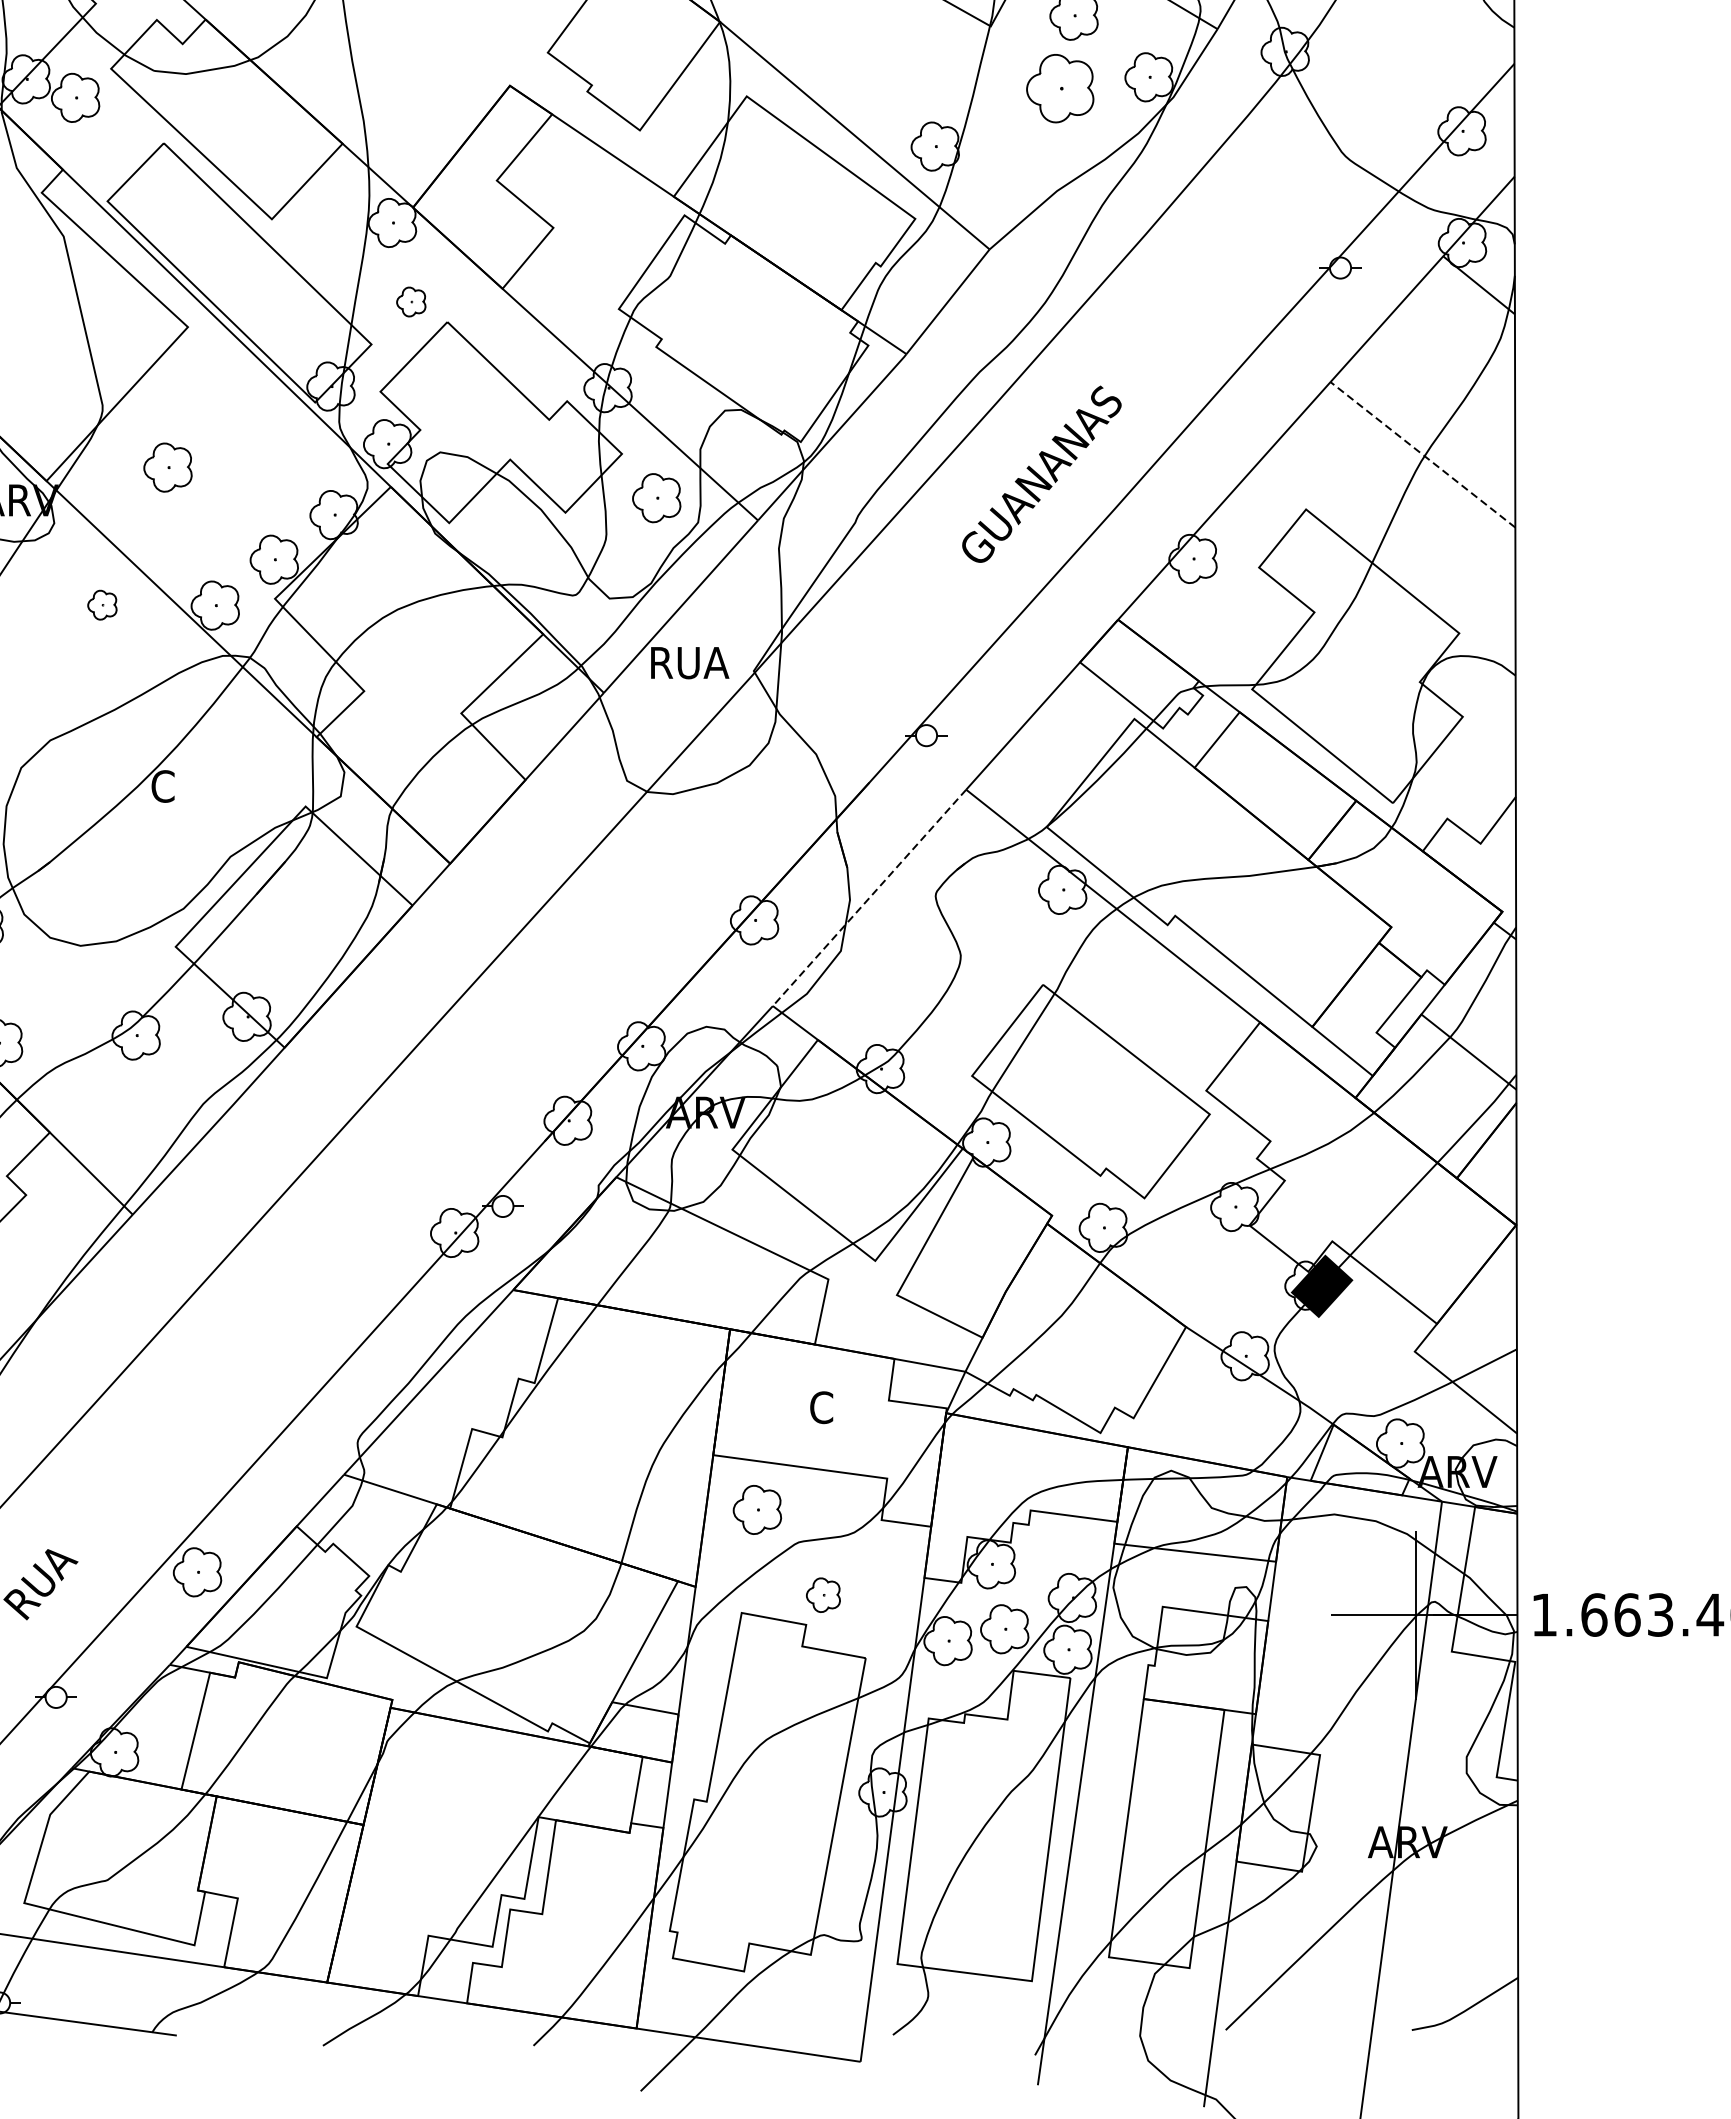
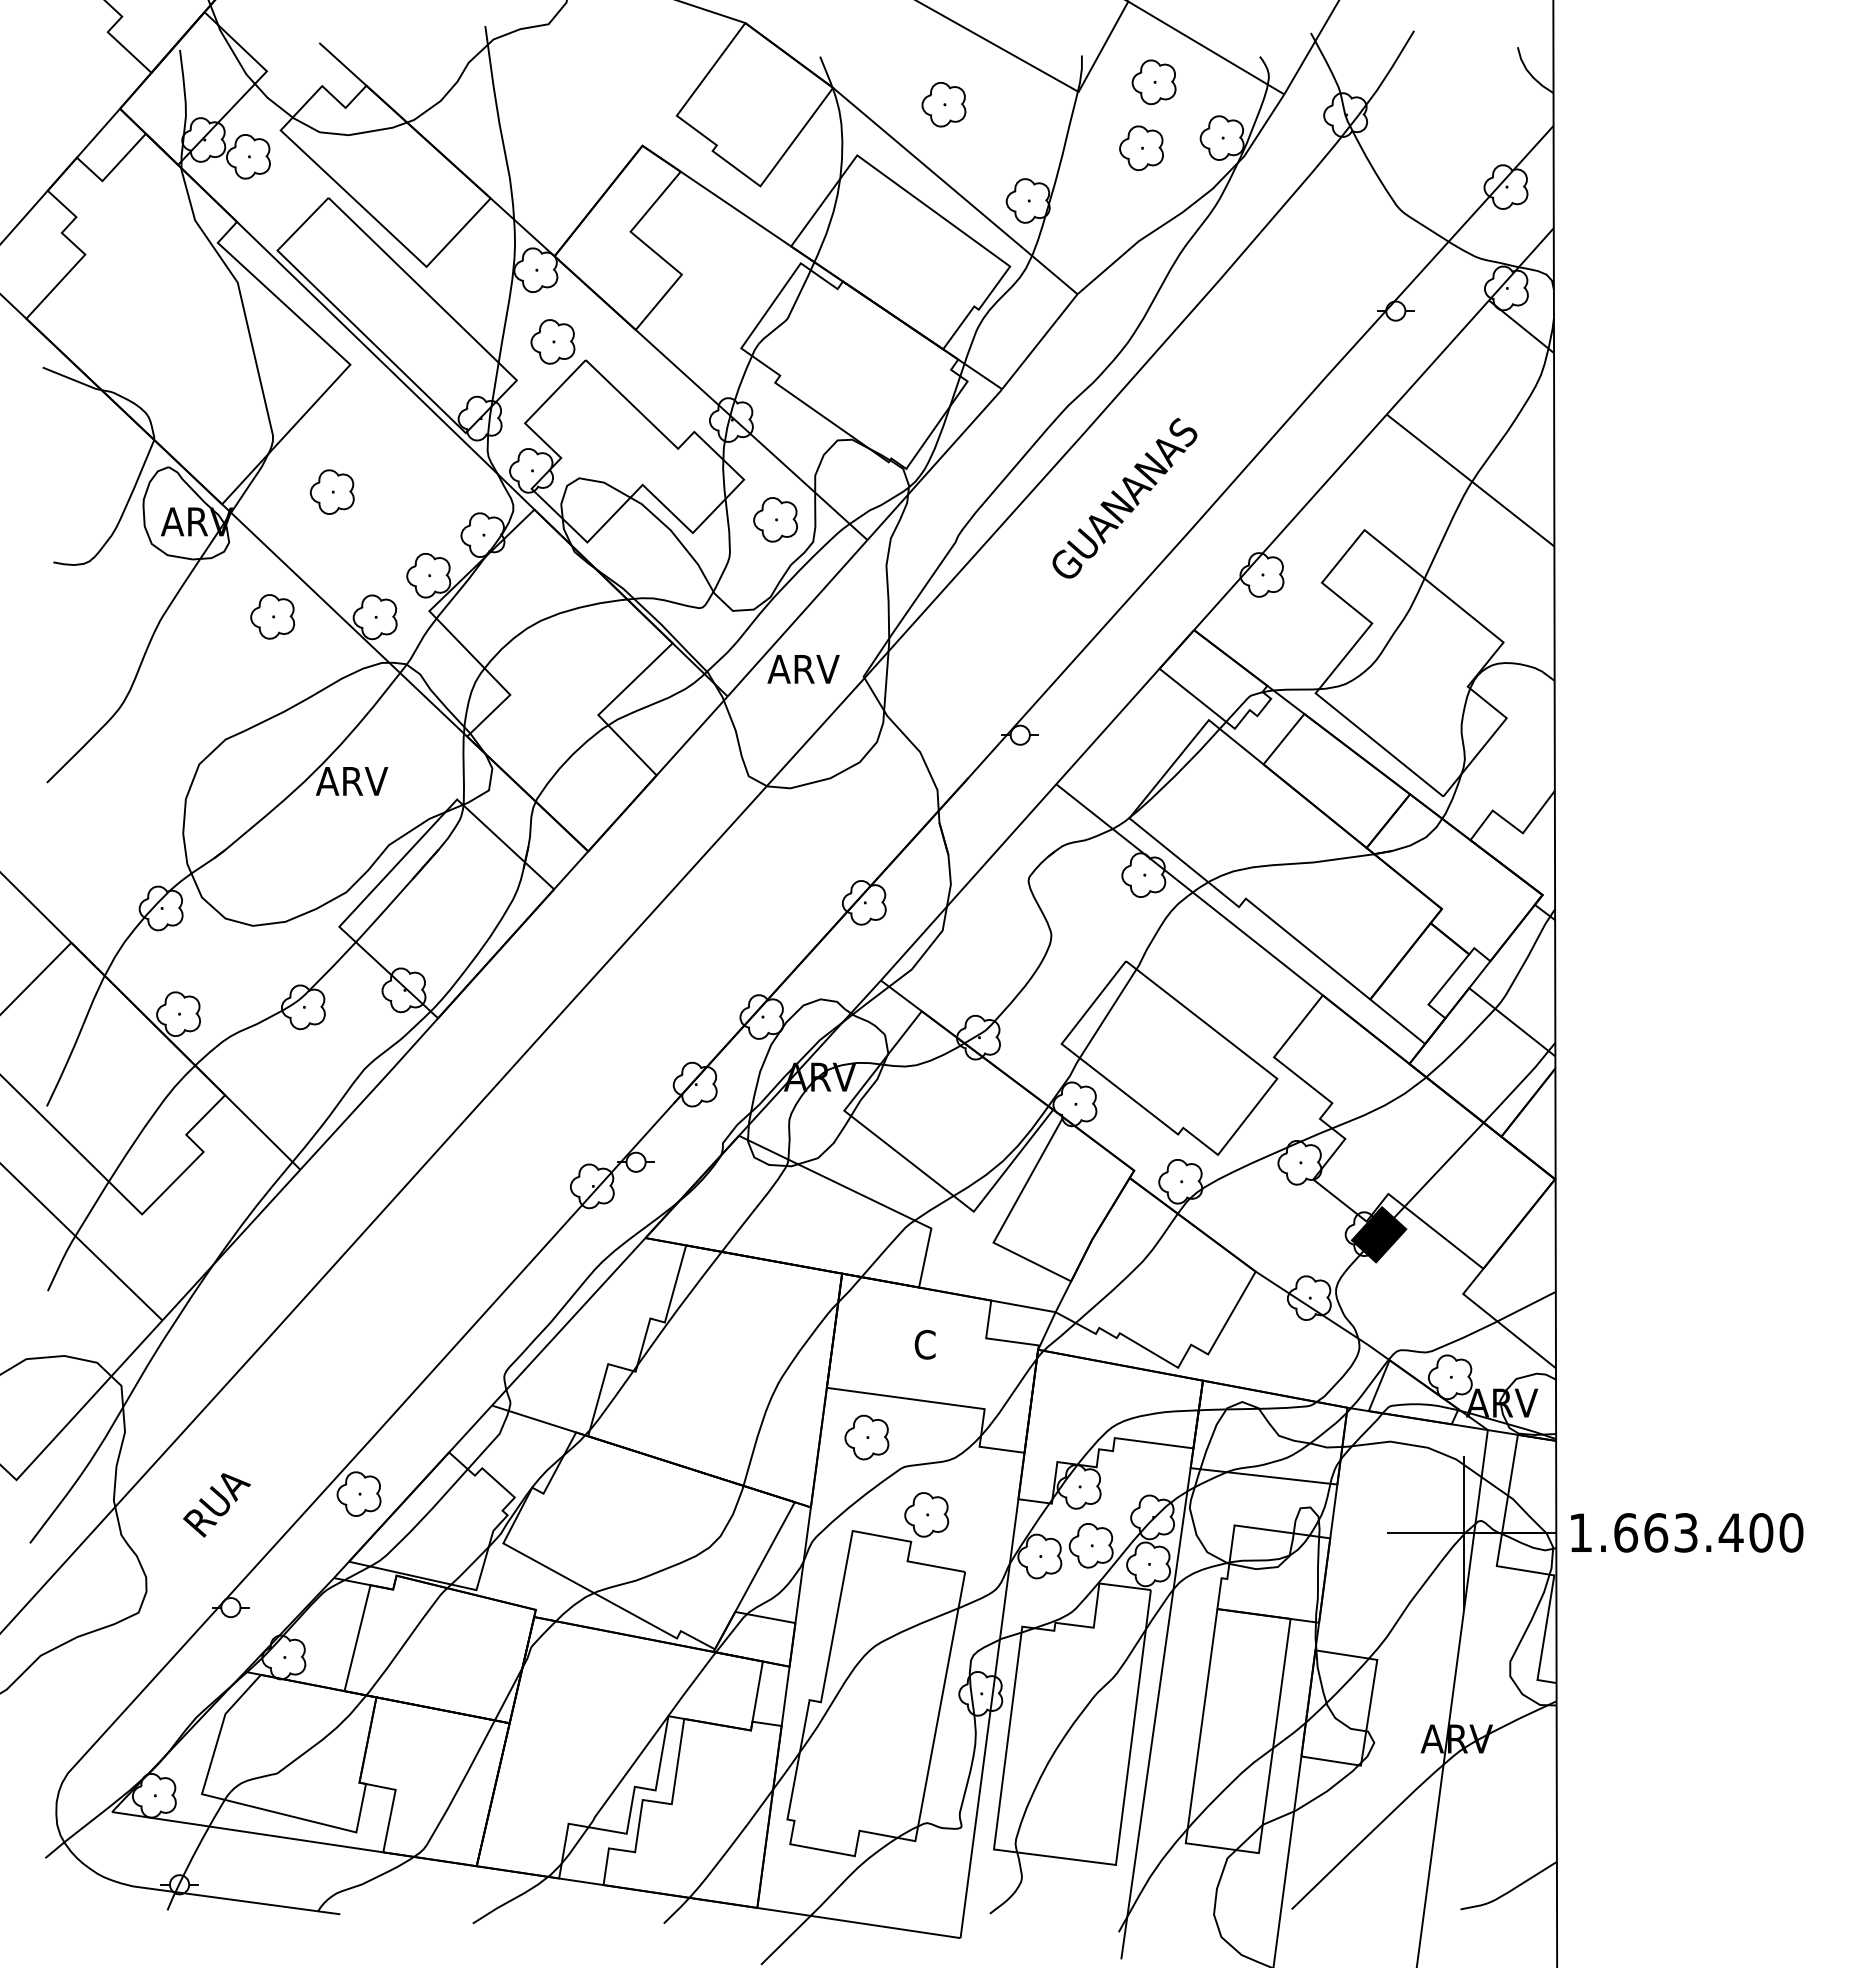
part: (841, 40) -> (943, 104), added
part: (1060, 87) -> (1141, 147), size x0.71
part: (410, 301) -> (552, 341), size x1.67
line: (1422, 454) -> (1470, 480), dashed -> solid
part: (102, 604) -> (272, 616), size x1.67
text: (688, 663) -> (804, 669), RUA -> ARV
text: (189, 786) -> (351, 781), C -> ARV
line: (869, 897) -> (968, 882), dashed -> solid
part: (823, 1594) -> (926, 1514), size x1.43

